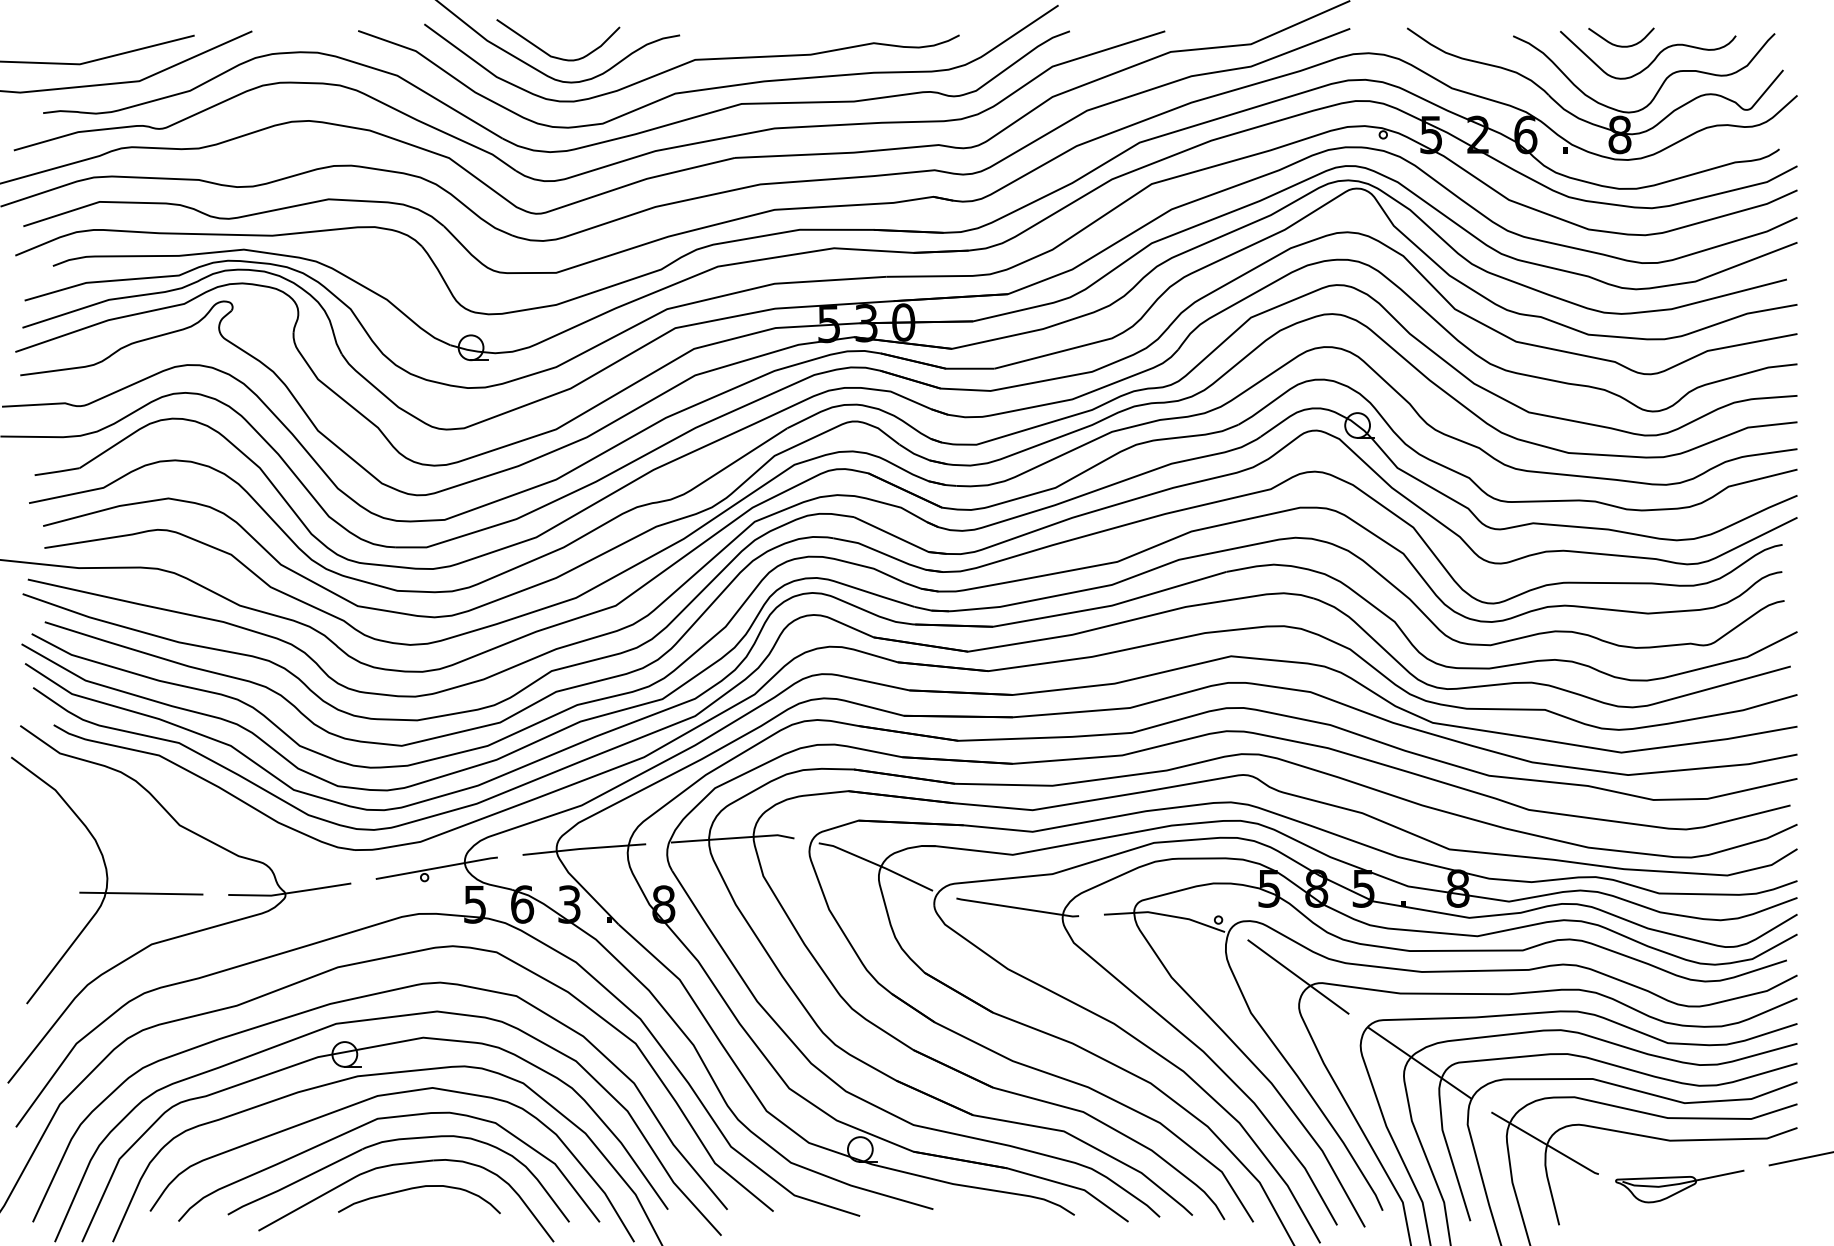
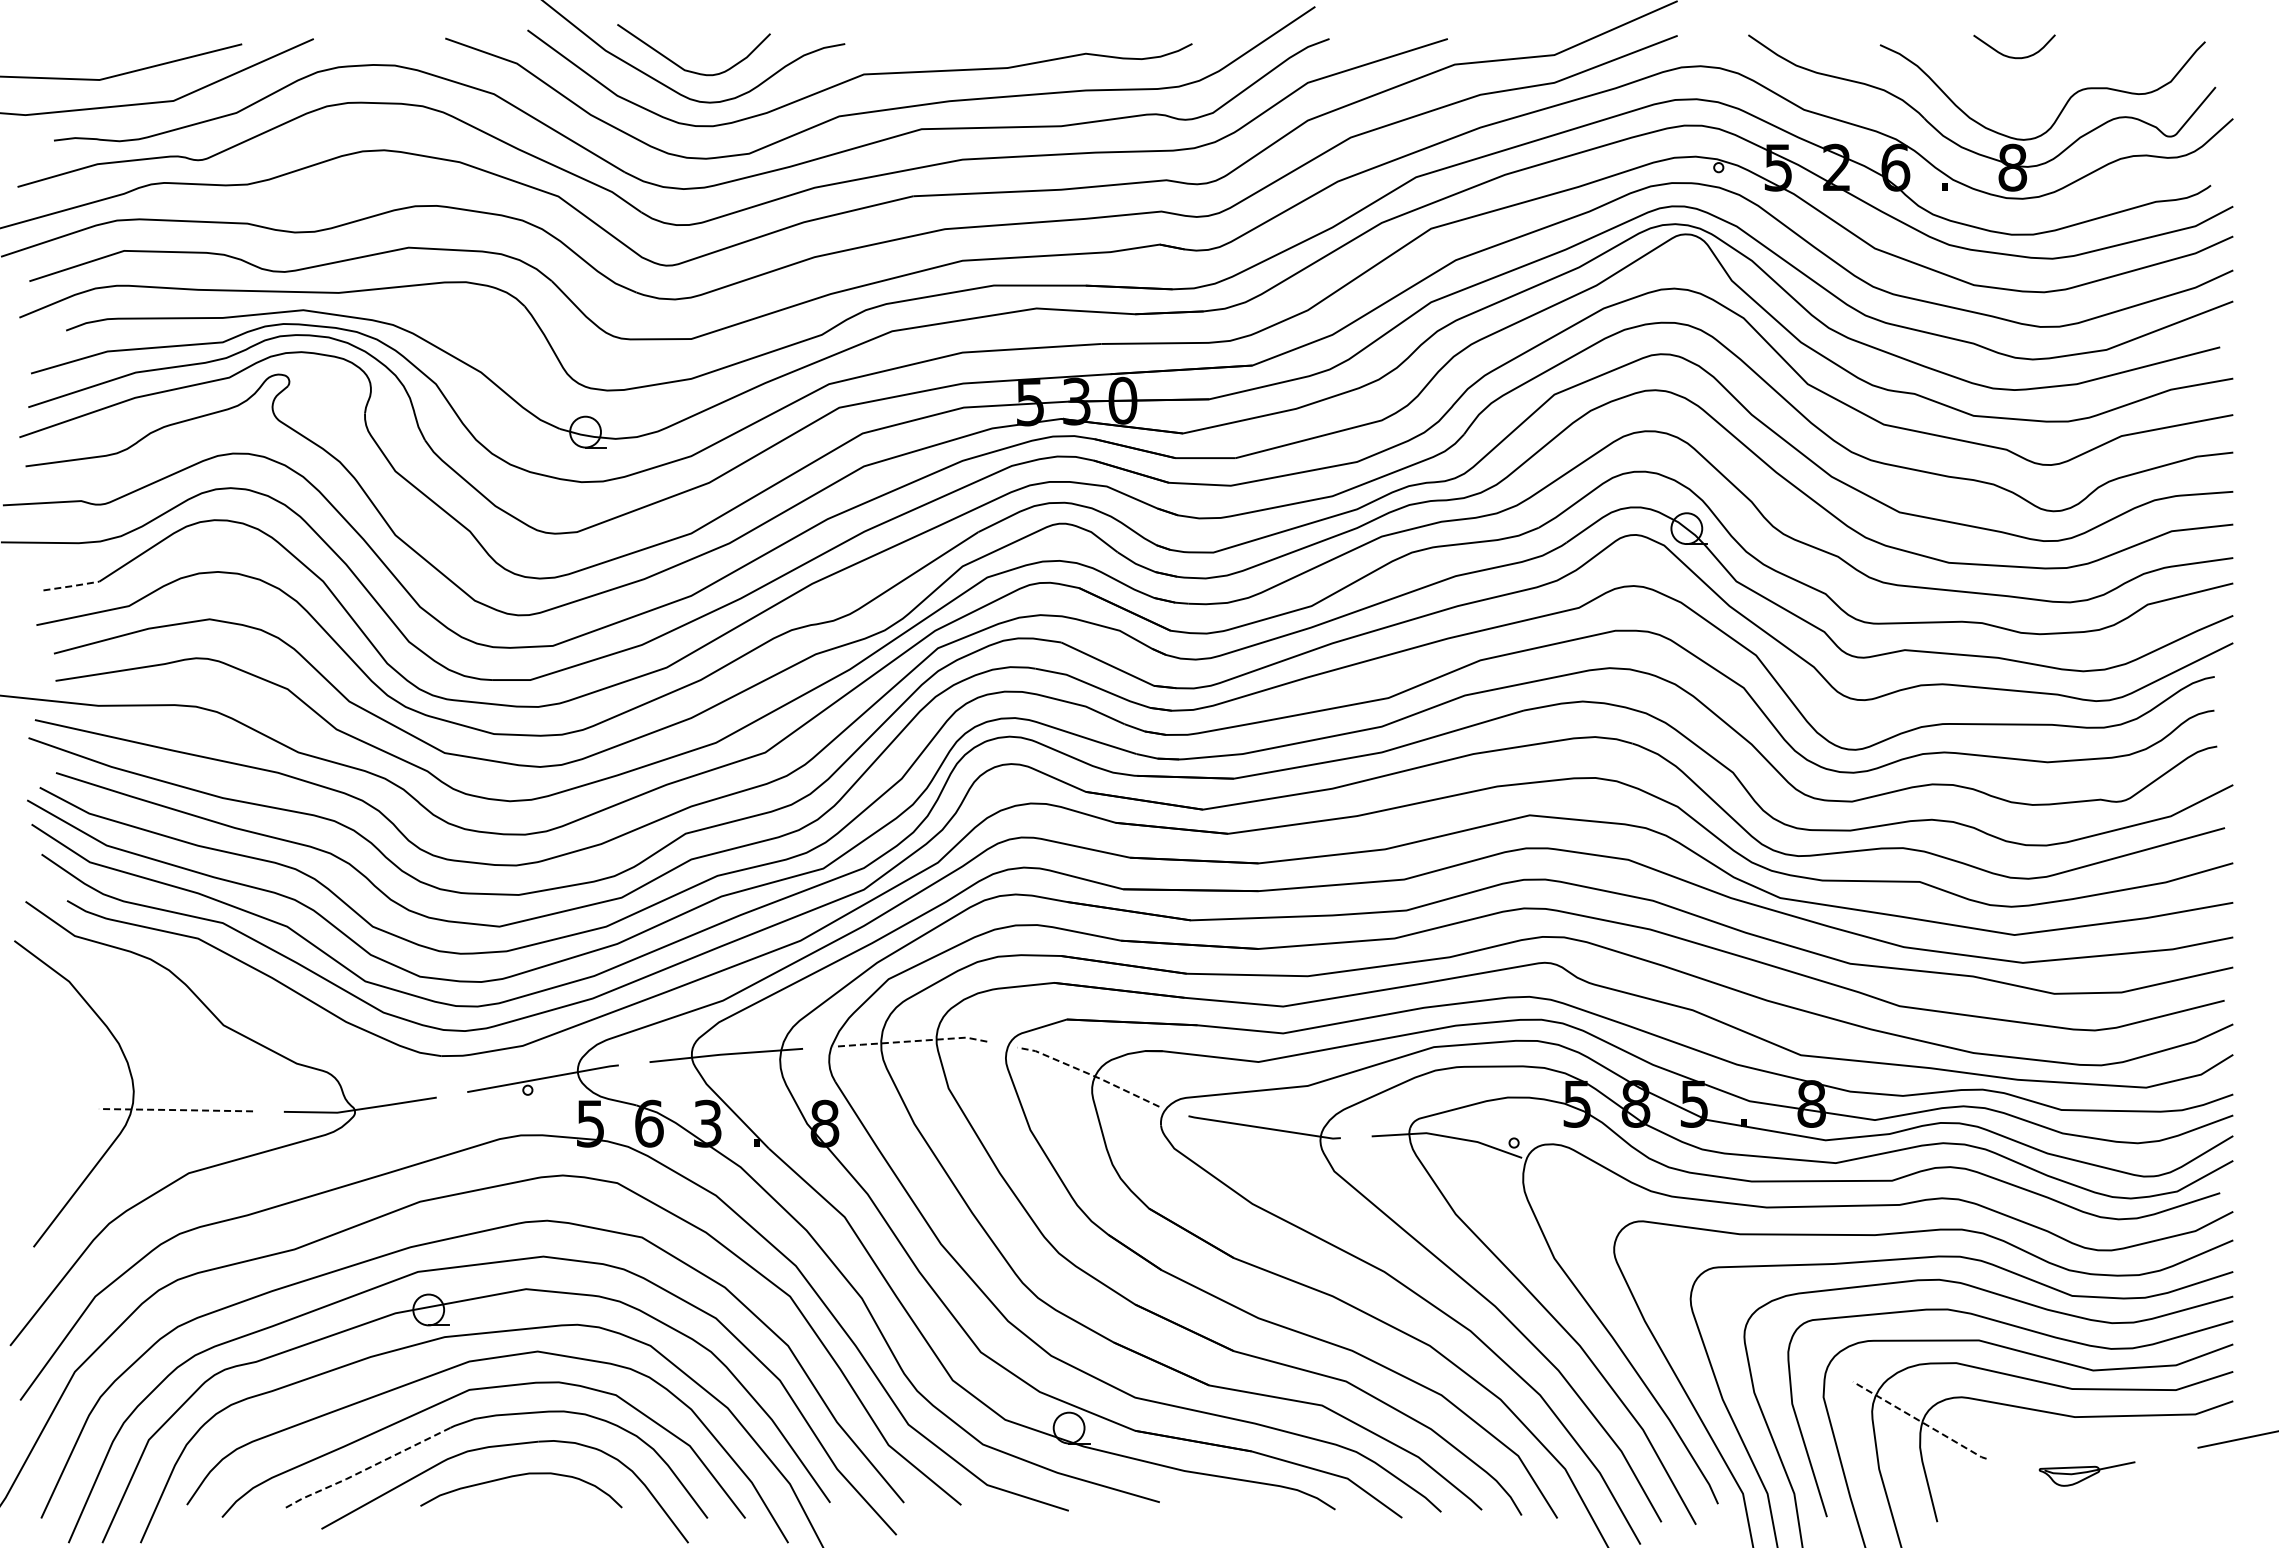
curve: (1653, 59) -> (2054, 74), removed
line: (57, 472) -> (71, 586), solid -> dashed
line: (732, 838) -> (910, 1041), solid -> dashed
line: (875, 864) -> (1088, 1073), solid -> dashed
line: (141, 893) -> (176, 1110), solid -> dashed
line: (1298, 976) -> (1613, 1213), removed
line: (1419, 1062) -> (1763, 1320), removed
line: (1544, 1144) -> (1919, 1421), solid -> dashed
line: (293, 1182) -> (365, 1469), solid -> dashed
part: (1680, 1186) -> (2087, 1473), size x0.6

